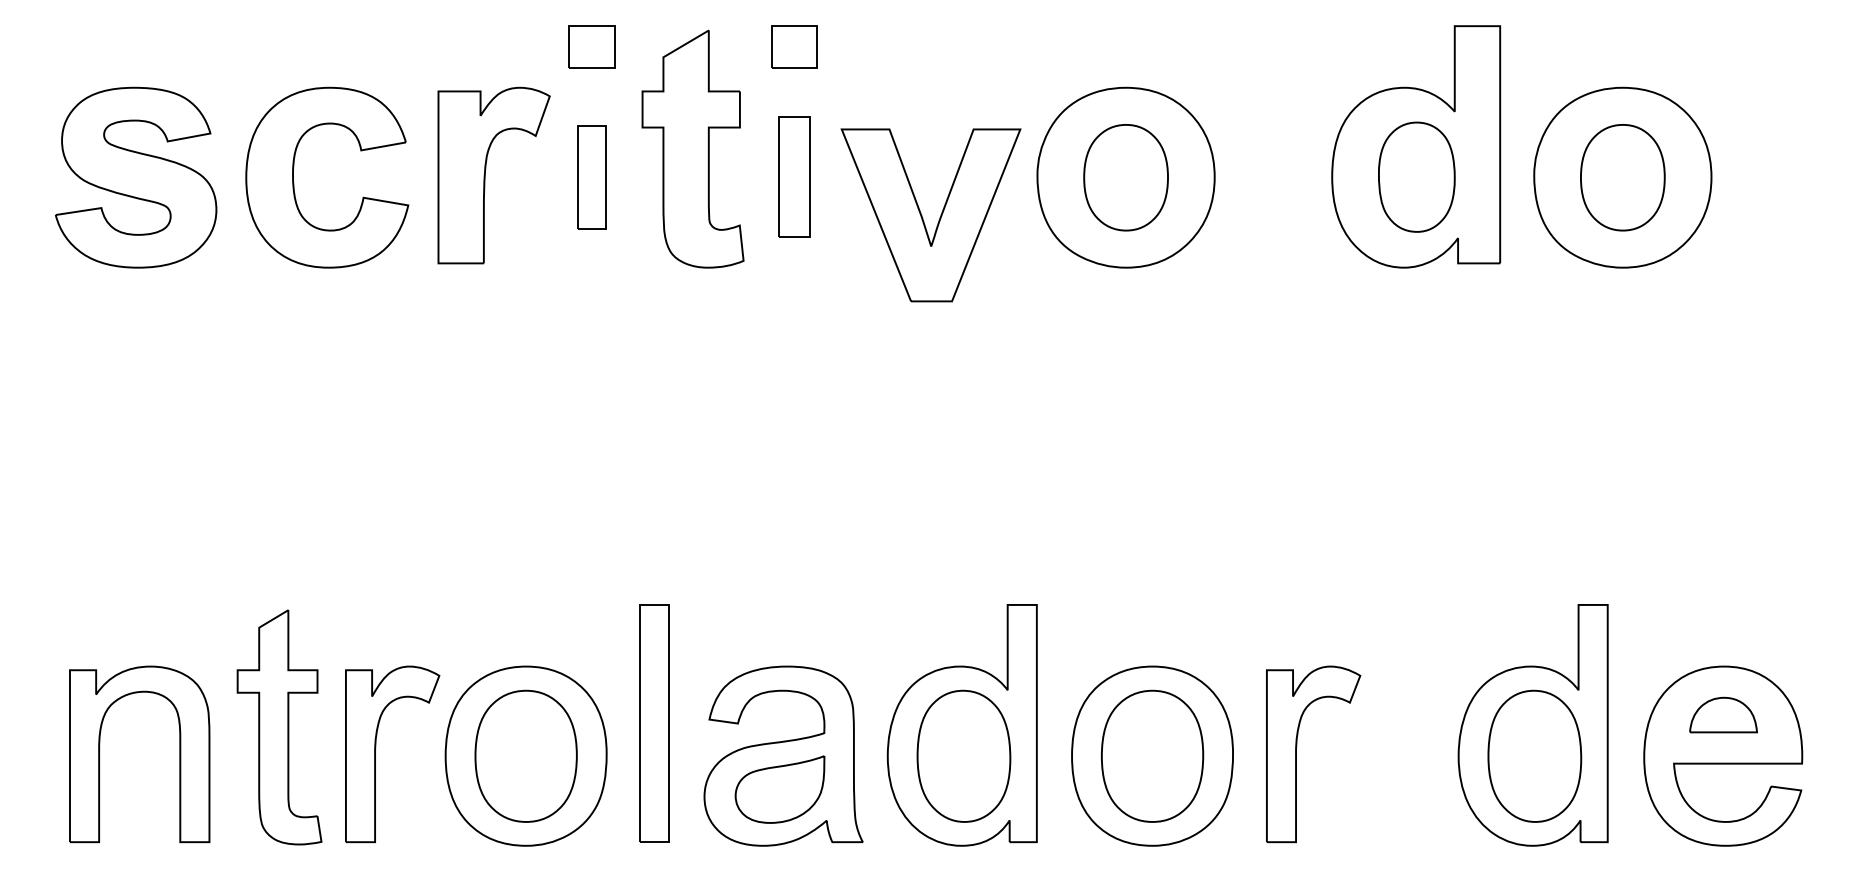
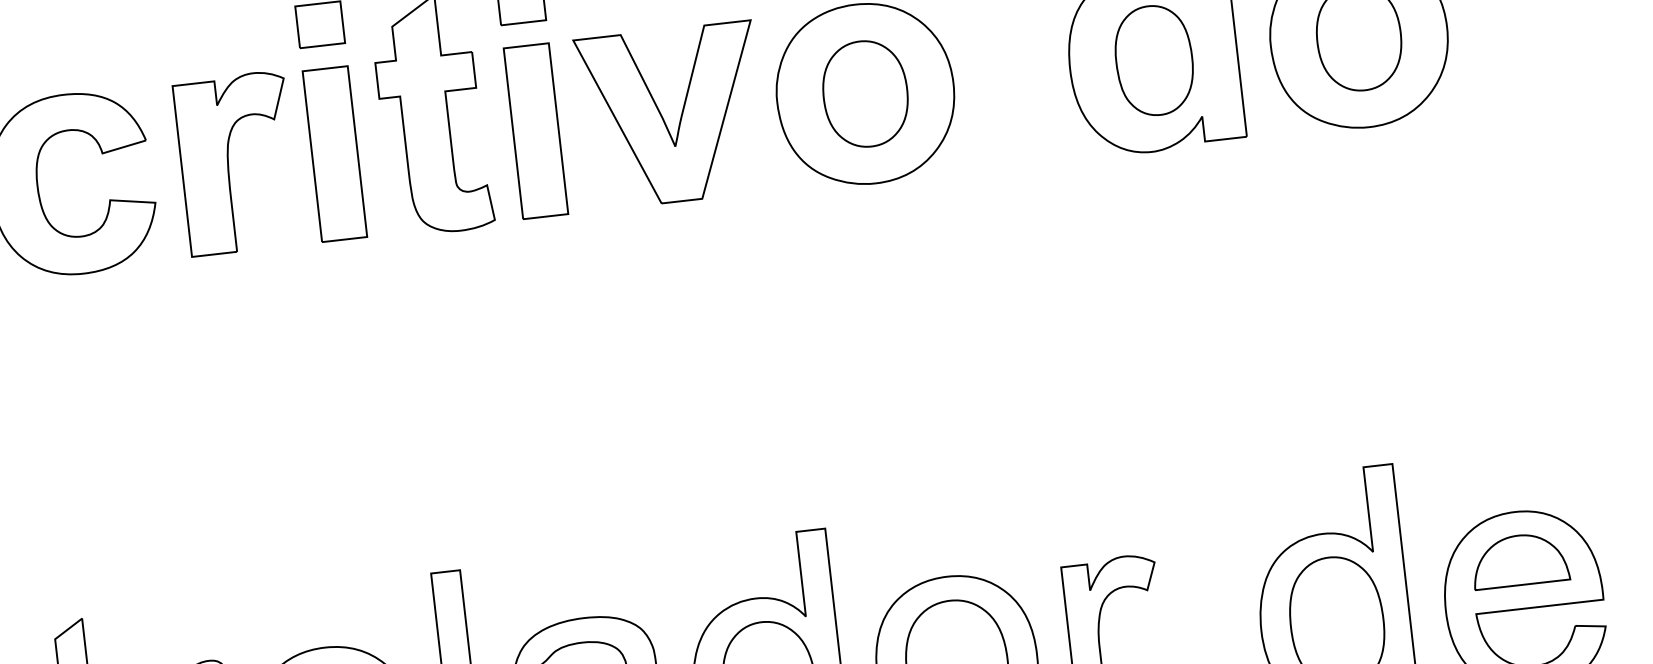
part: (591, 176) -> (334, 153), size x1.67
part: (794, 176) -> (535, 130), size x1.43
part: (923, 218) -> (664, 119), moved
part: (1723, 714) -> (1519, 559), size x1.43

